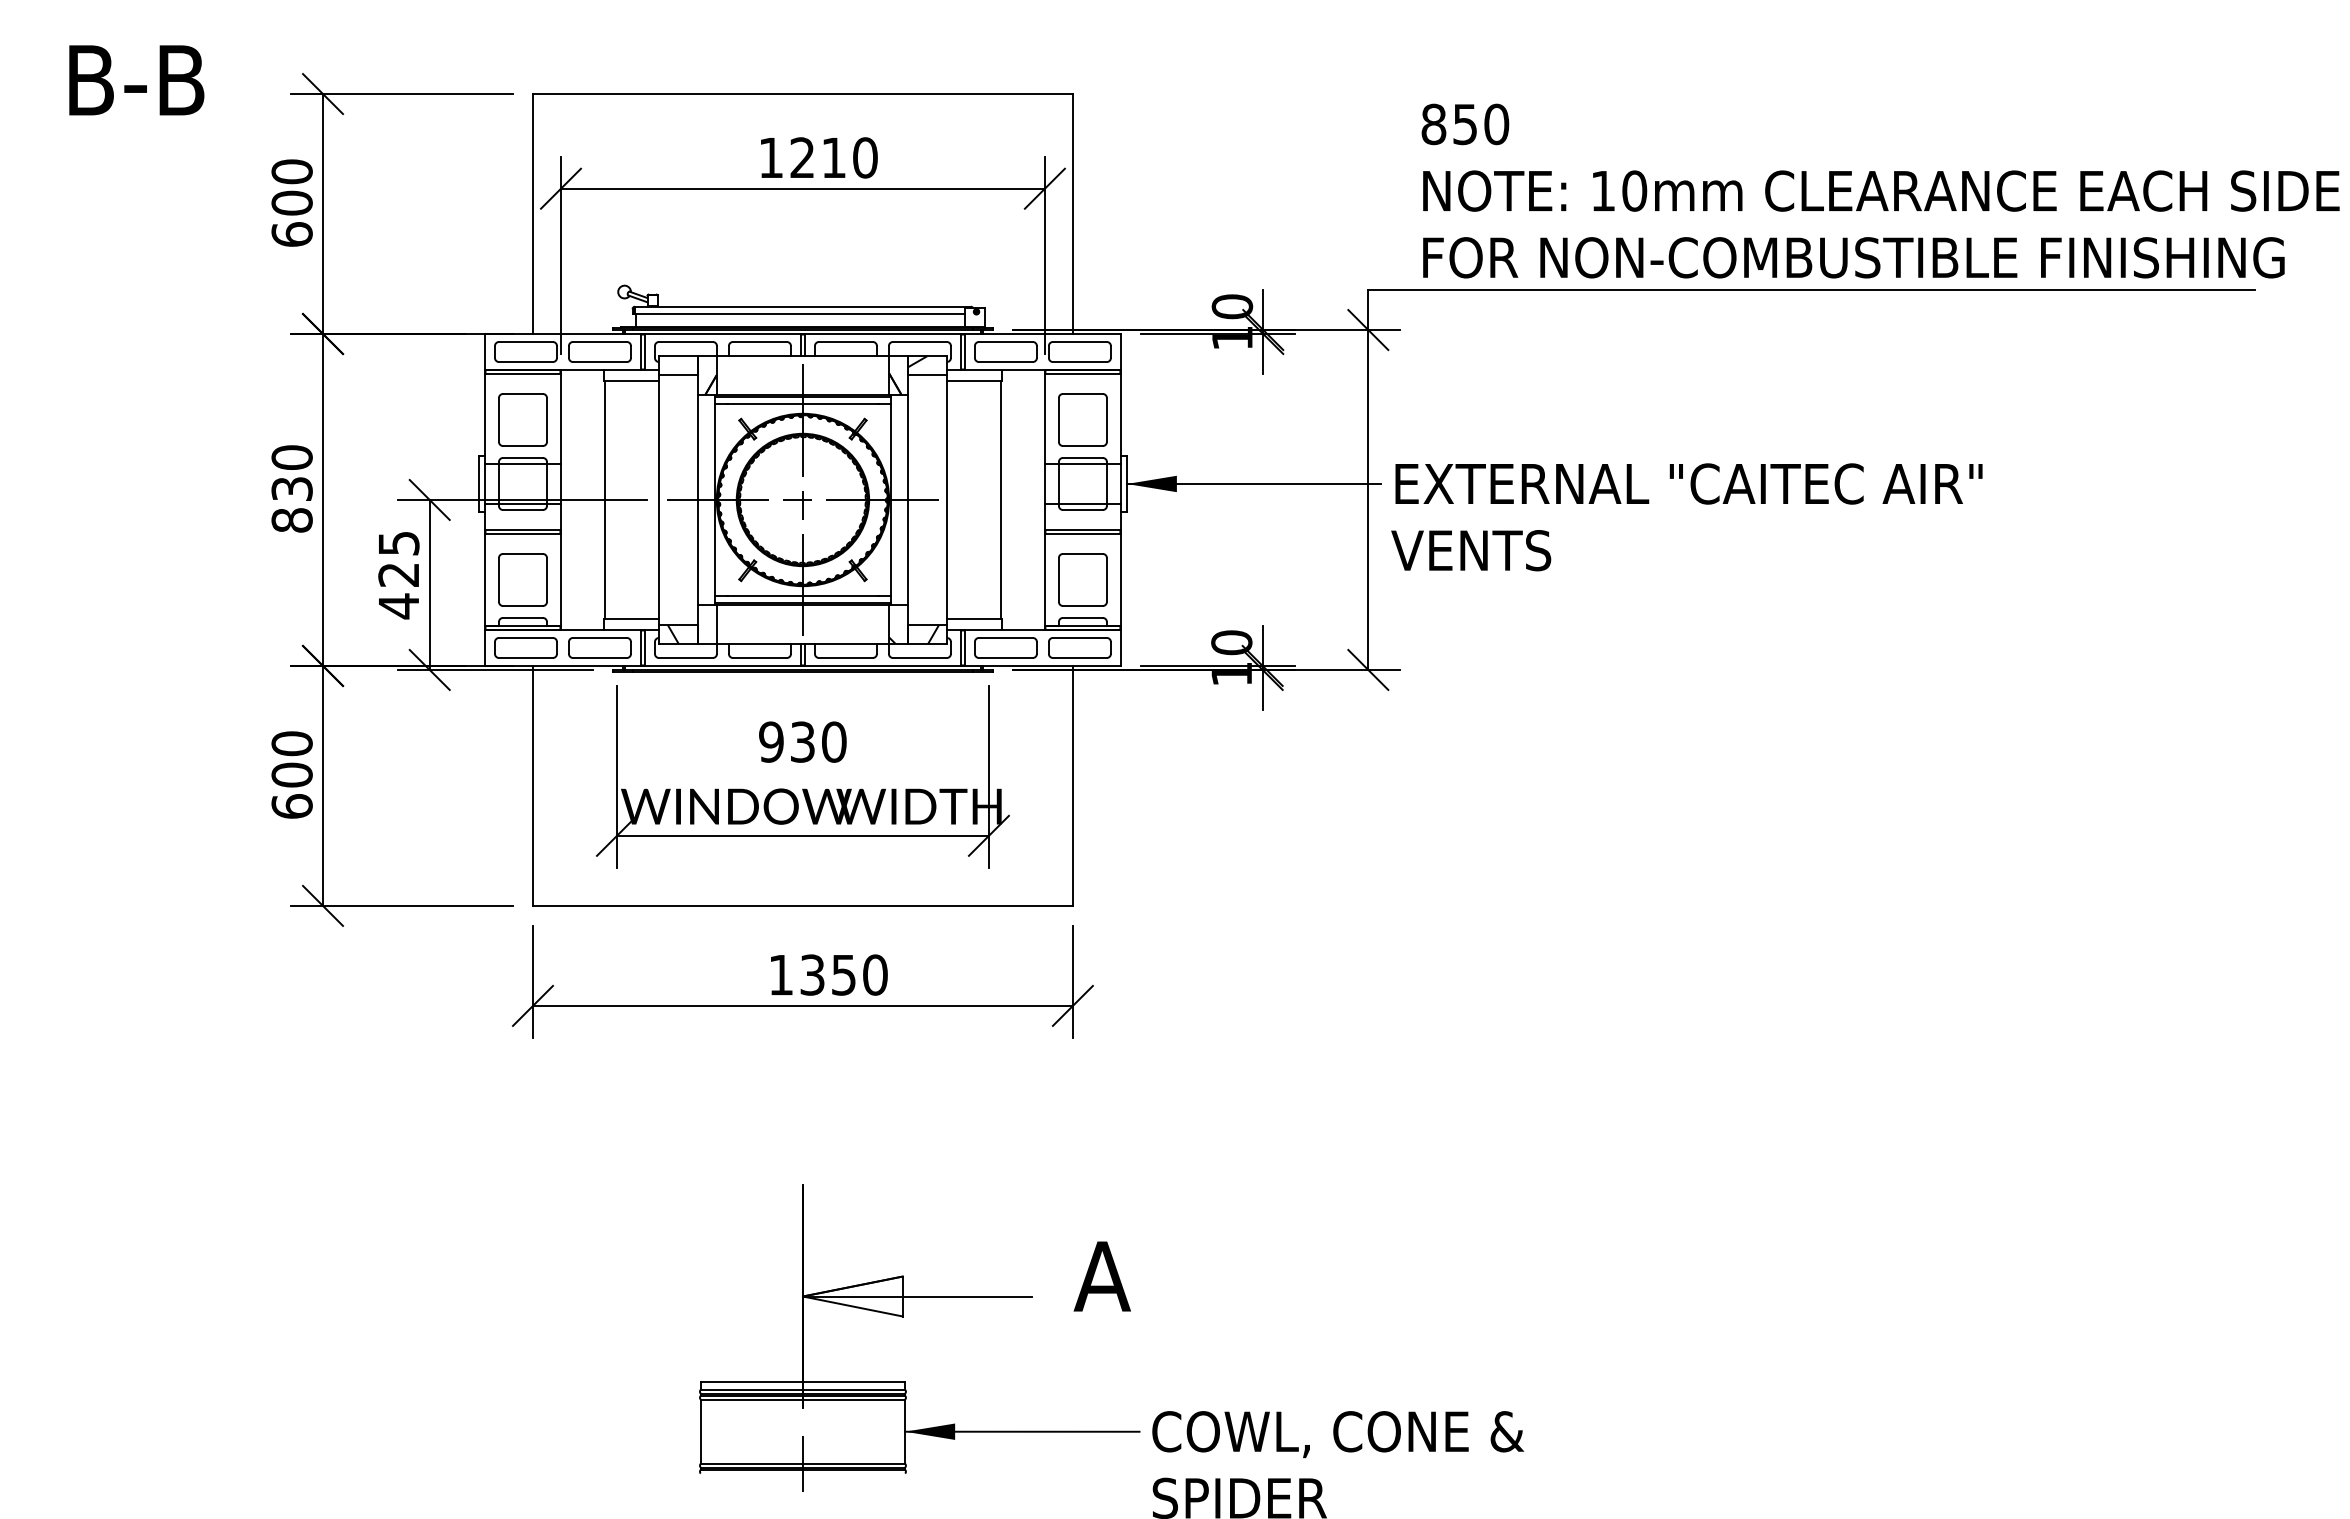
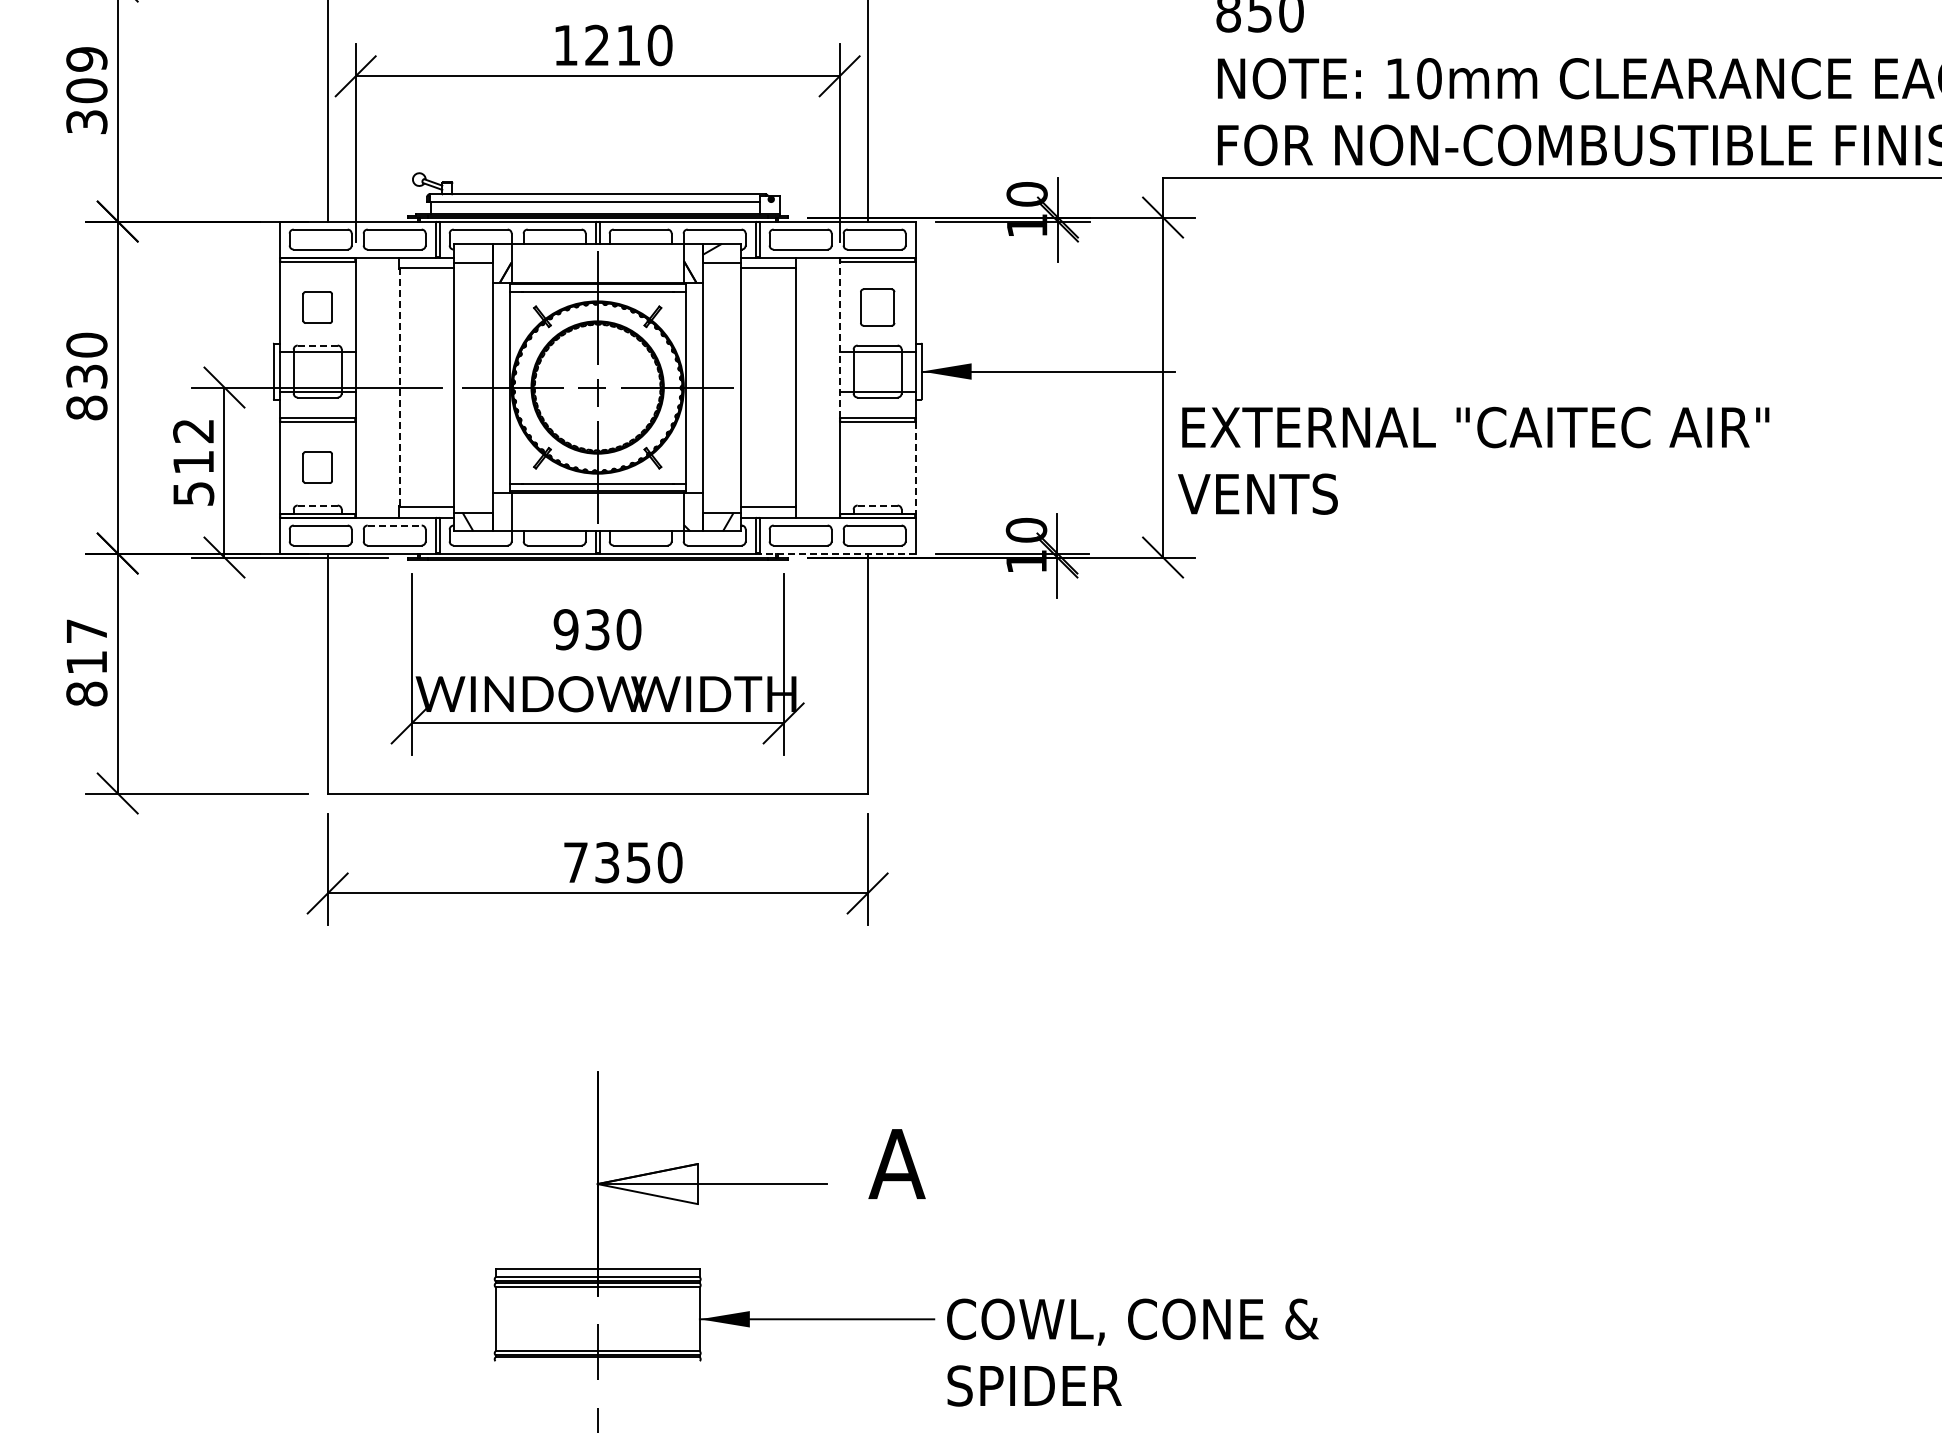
text: (291, 202) -> (86, 90), 600 -> 309
part: (522, 419) -> (317, 307), size x0.6
part: (1082, 419) -> (877, 307), size x0.7
line: (1044, 452) -> (839, 340), solid -> dashed
line: (522, 458) -> (317, 346), solid -> dashed
line: (604, 499) -> (399, 387), solid -> dashed
text: (1686, 517) -> (1473, 461), moved
text: (398, 575) -> (193, 463), 425 -> 512
part: (522, 579) -> (317, 467), size x0.6
part: (1082, 579) -> (877, 467), removed
line: (1120, 579) -> (915, 467), solid -> dashed
line: (522, 617) -> (317, 505), solid -> dashed
line: (1082, 617) -> (877, 505), solid -> dashed
line: (599, 637) -> (394, 525), solid -> dashed
line: (1042, 665) -> (837, 553), solid -> dashed
text: (291, 774) -> (86, 662), 600 -> 817
text: (780, 974) -> (575, 862), 1350 -> 7350

